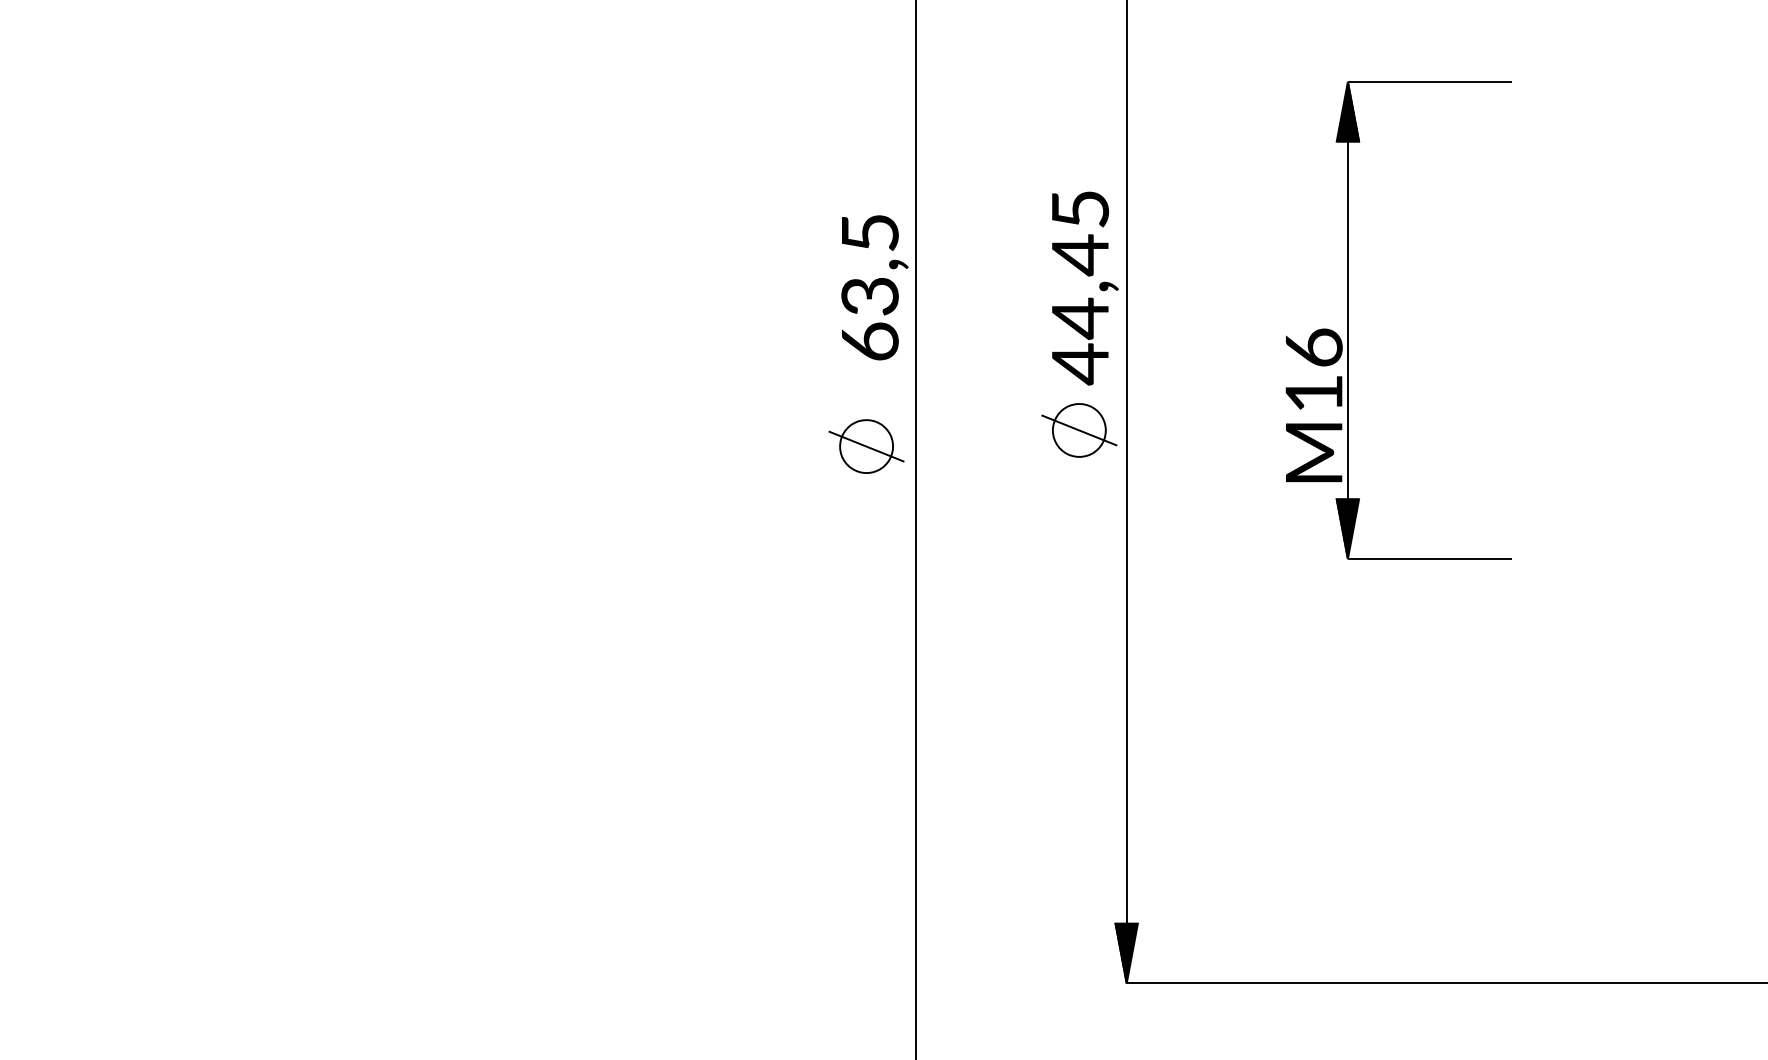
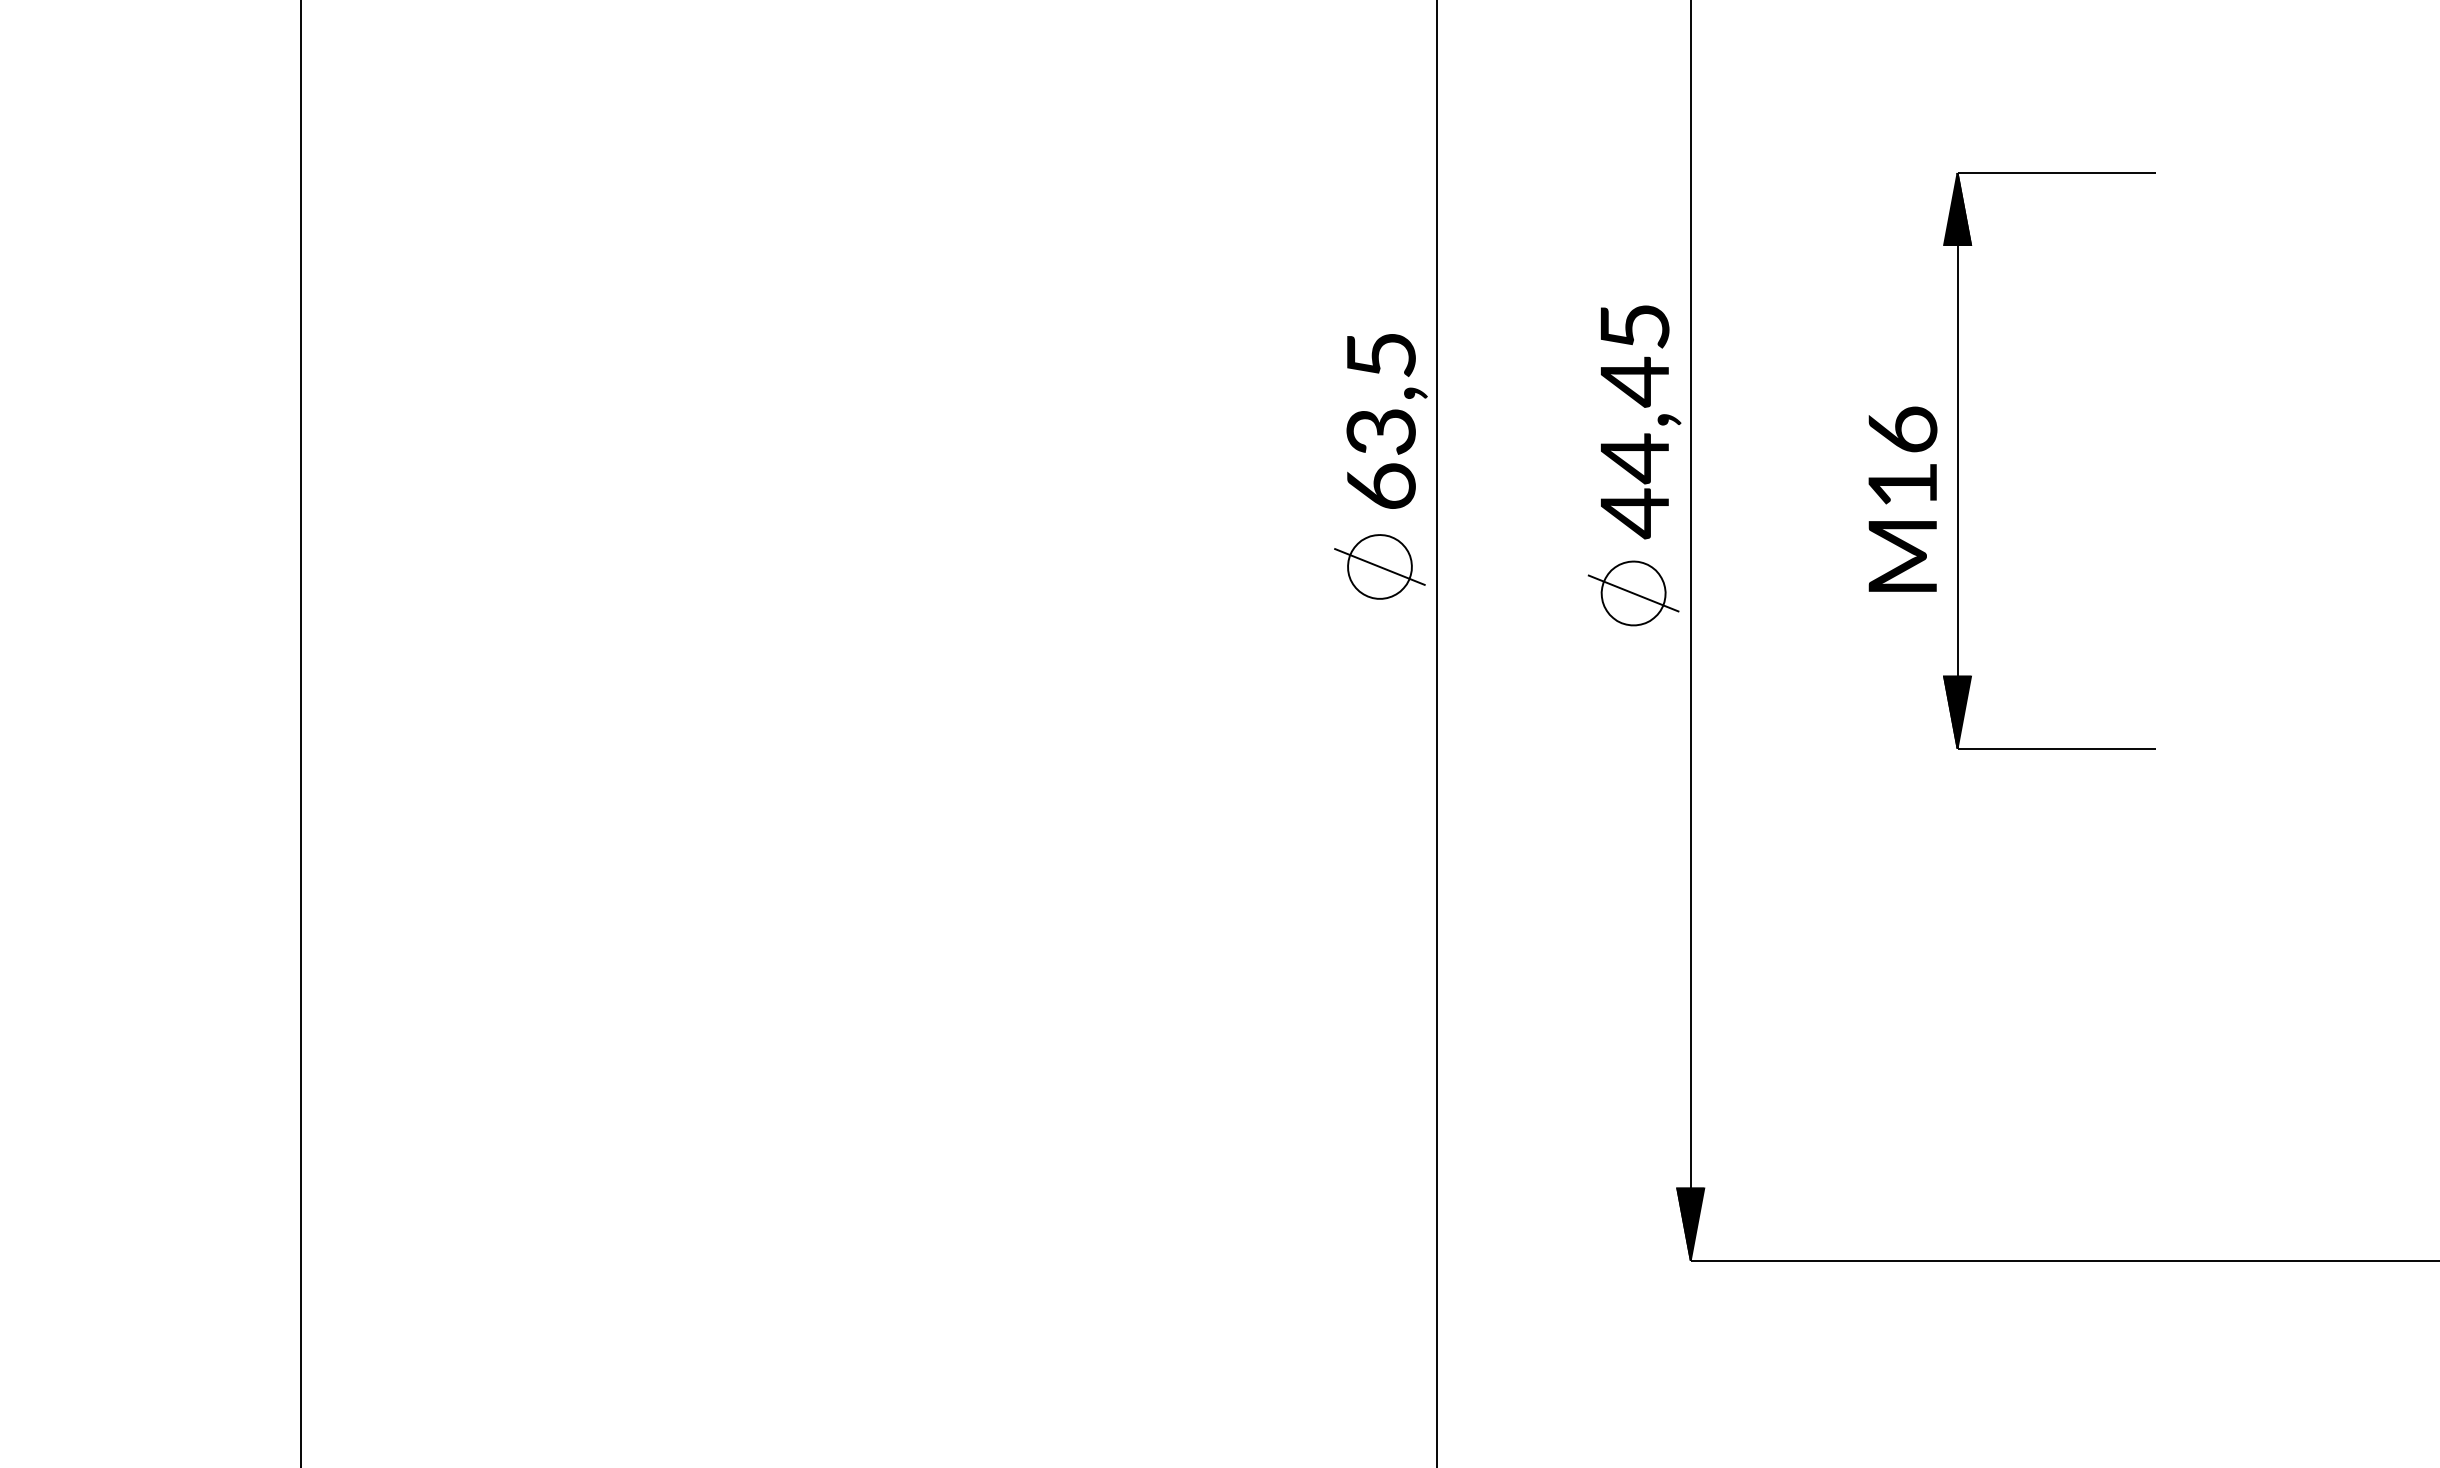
text: (1313, 404) -> (1902, 498), moved
part: (866, 446) -> (1379, 566), moved

